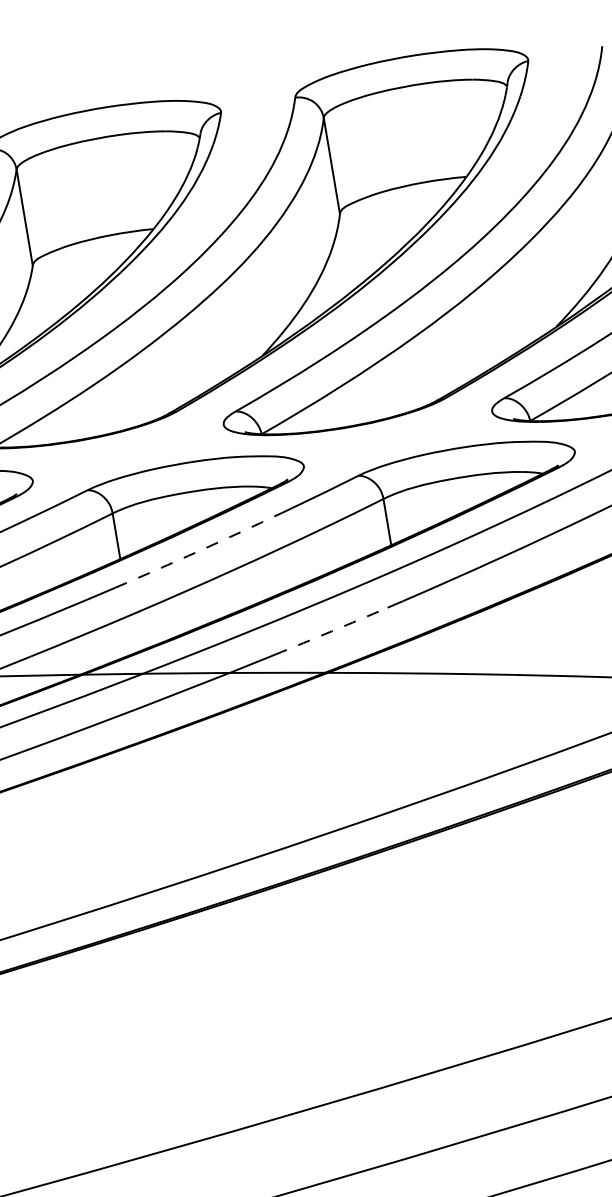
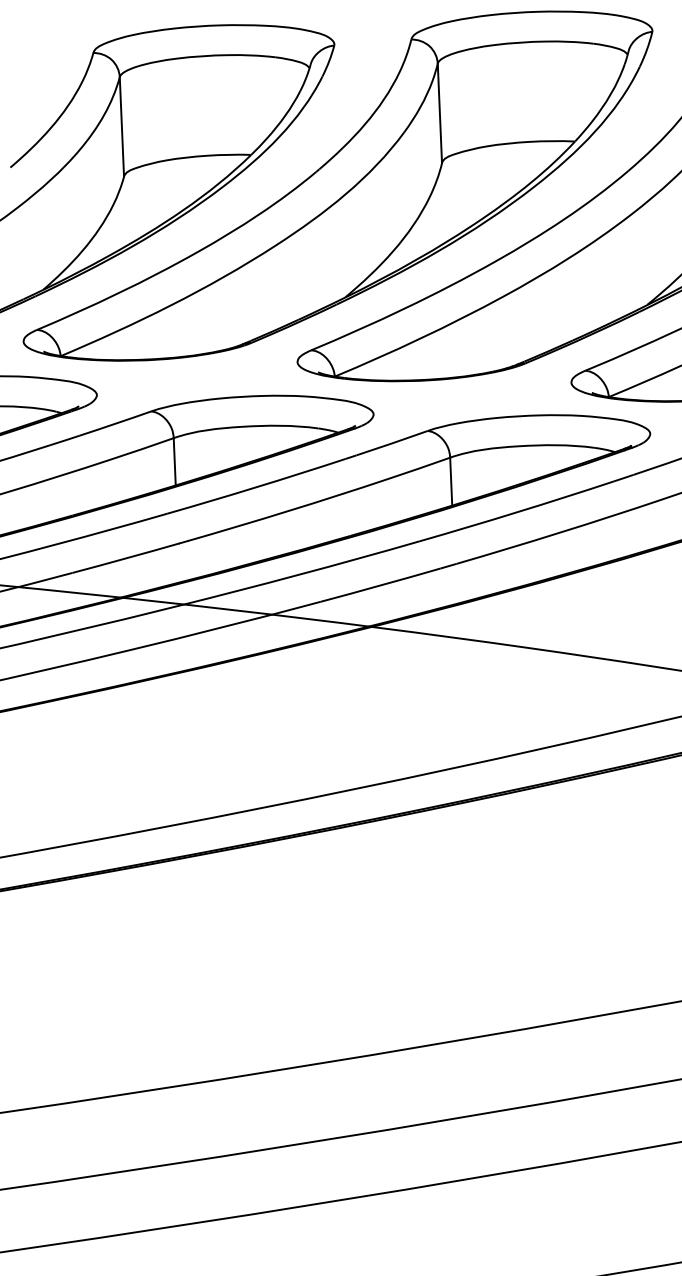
arc: (199, 551) -> (256, 487), dashed -> solid
arc: (331, 631) -> (380, 585), dashed -> solid

